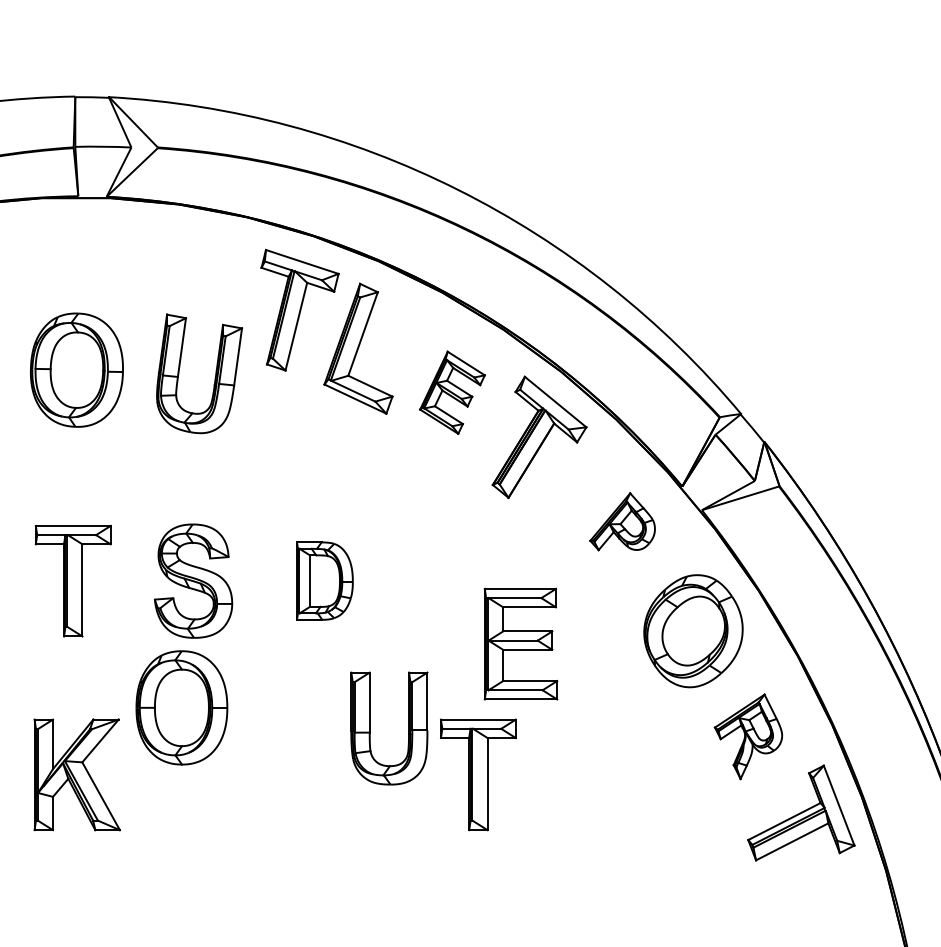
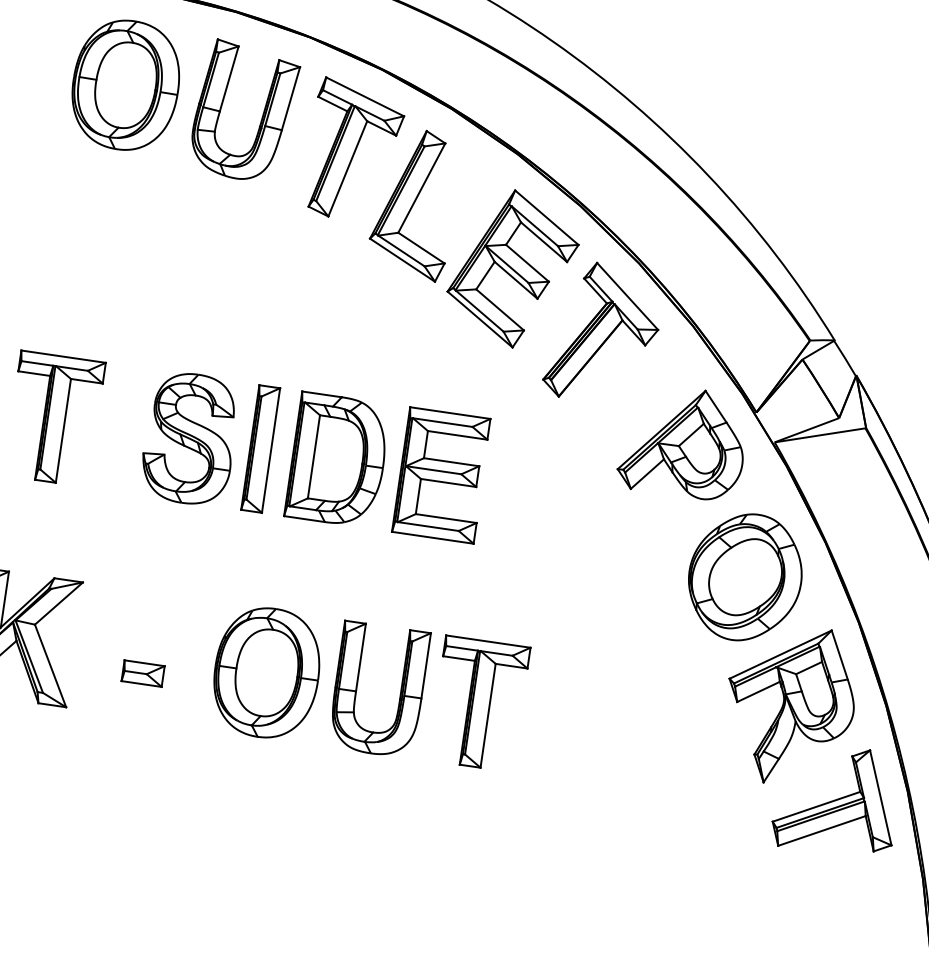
part: (76, 369) -> (125, 84), moved
part: (214, 377) -> (261, 118), moved
part: (452, 392) -> (512, 268), size x1.67
part: (622, 521) -> (683, 442), size x1.67
part: (256, 580) -> (261, 448), added
part: (324, 580) -> (337, 459), size x1.43
part: (520, 643) -> (441, 474), moved
part: (181, 707) -> (266, 672), moved
part: (370, 728) -> (357, 686), moved
part: (748, 736) -> (789, 705), size x1.67
part: (182, 791) -> (143, 673), added

